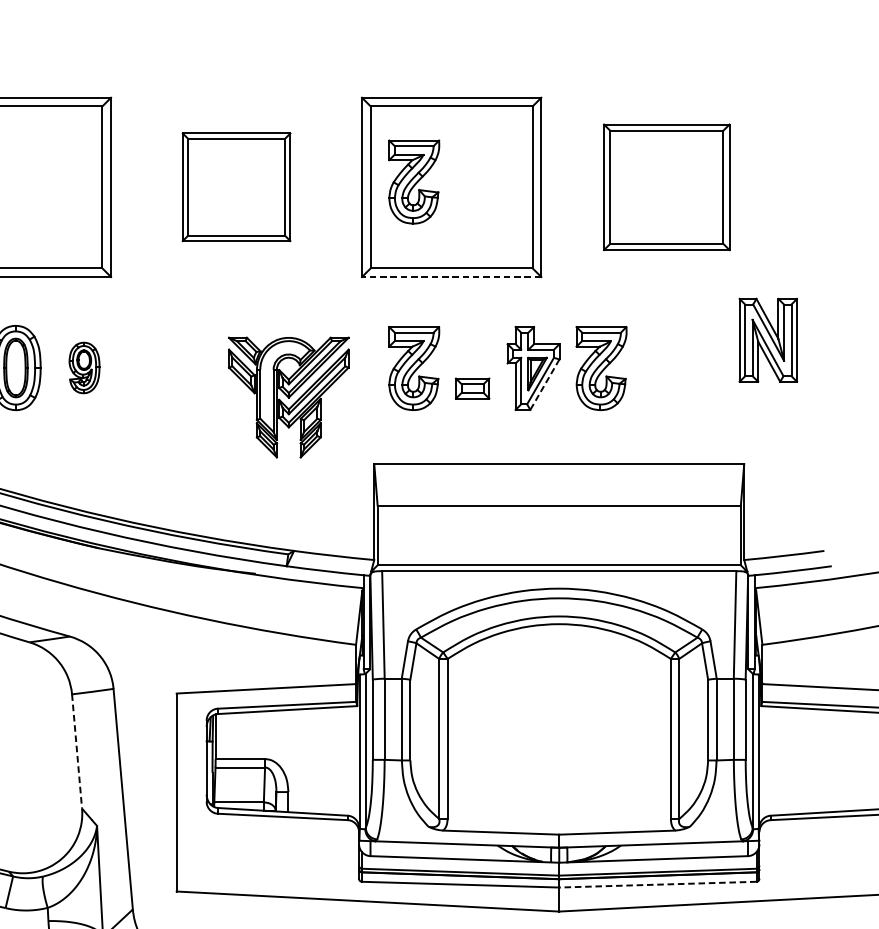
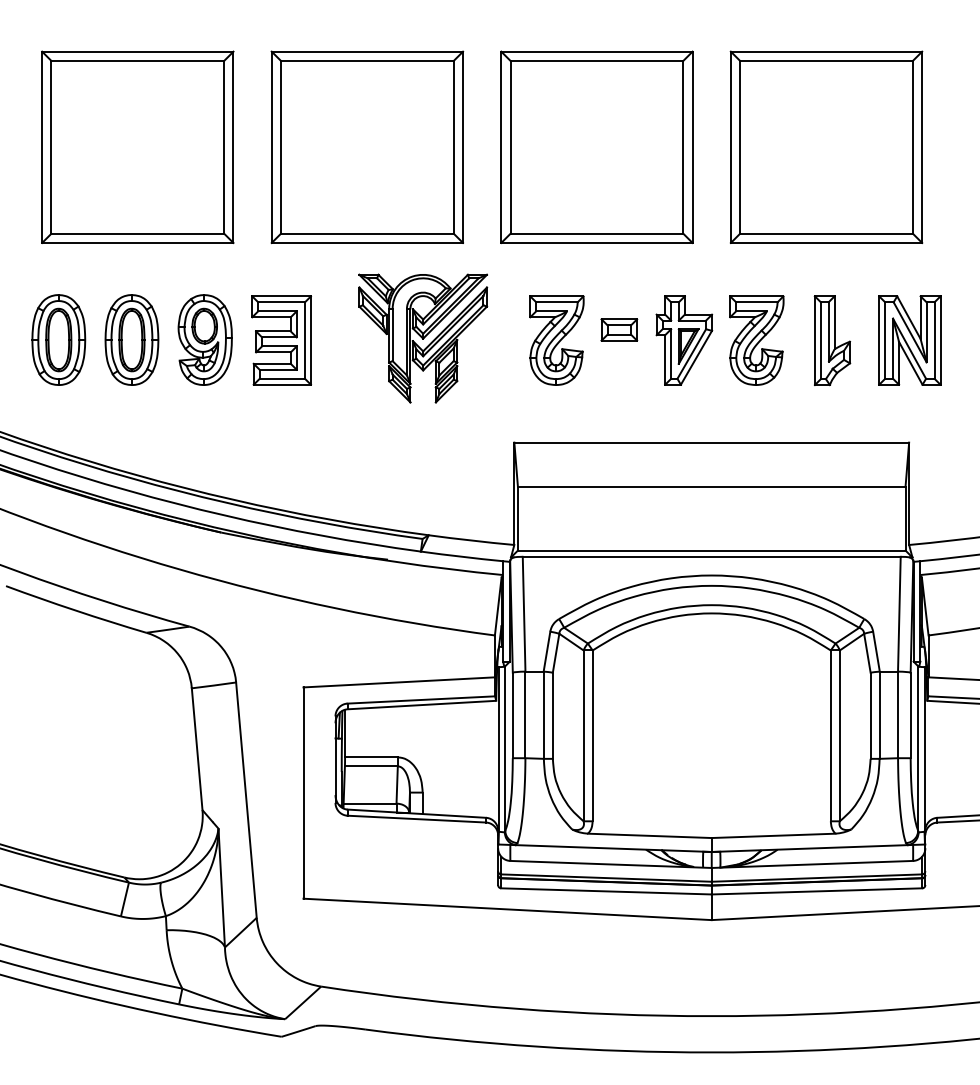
part: (413, 181) -> (556, 141), removed
part: (236, 186) -> (367, 146), size x1.67
part: (666, 186) -> (826, 146), size x1.43
line: (451, 276) -> (596, 242), dashed -> solid
part: (768, 340) -> (909, 340), moved
part: (83, 367) -> (204, 339), size x1.67
part: (156, 368) -> (281, 340), added
part: (672, 368) -> (832, 340), added
line: (544, 385) -> (696, 358), dashed -> solid
part: (472, 388) -> (619, 329), moved
part: (289, 397) -> (423, 338), moved
line: (77, 751) -> (197, 749), dashed -> solid
line: (657, 884) -> (816, 891), dashed -> solid

